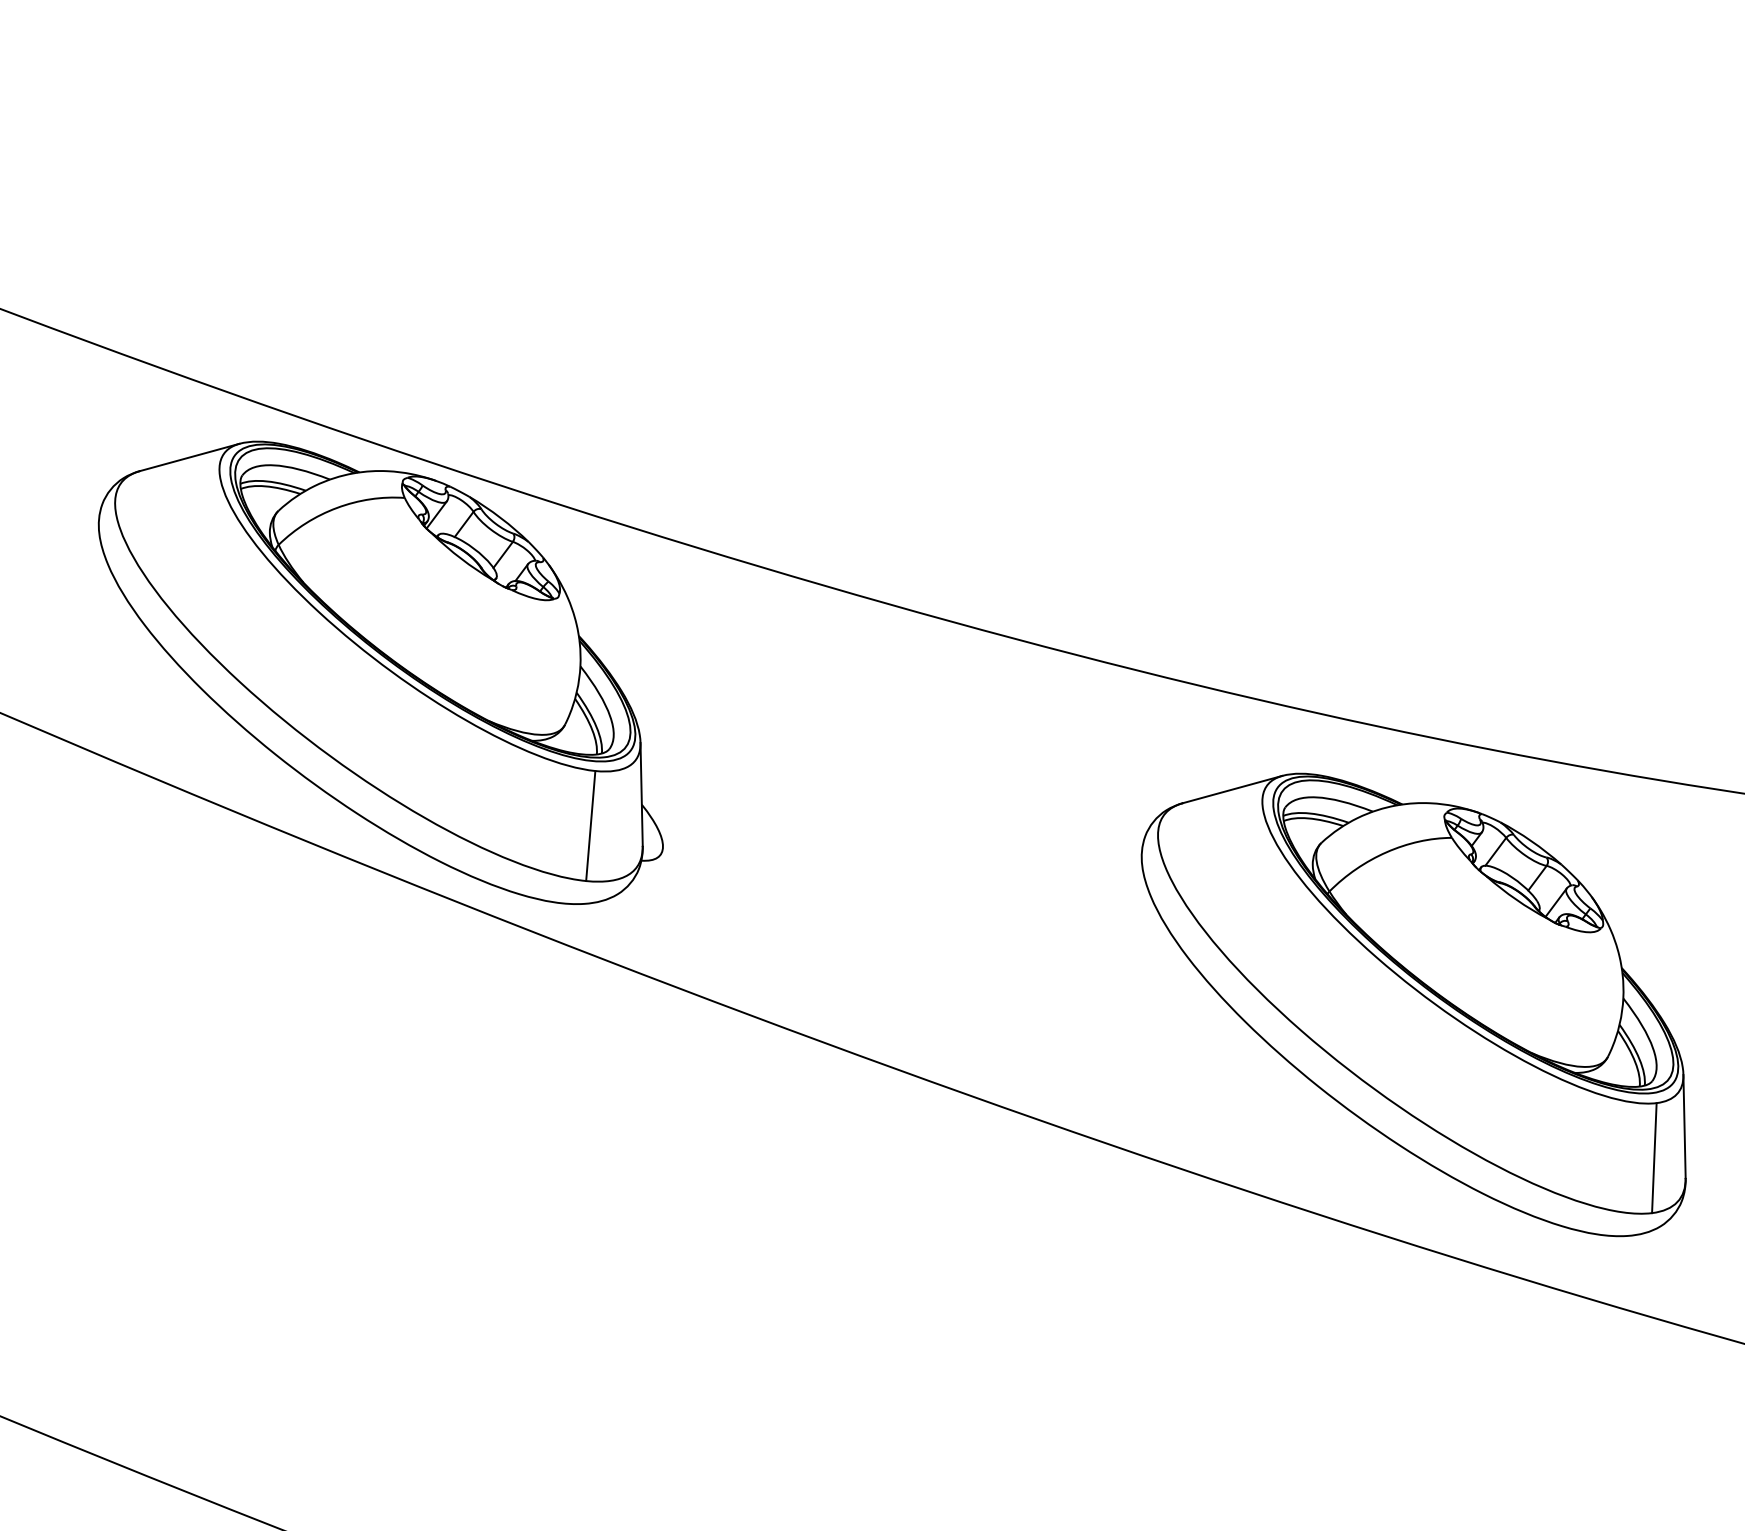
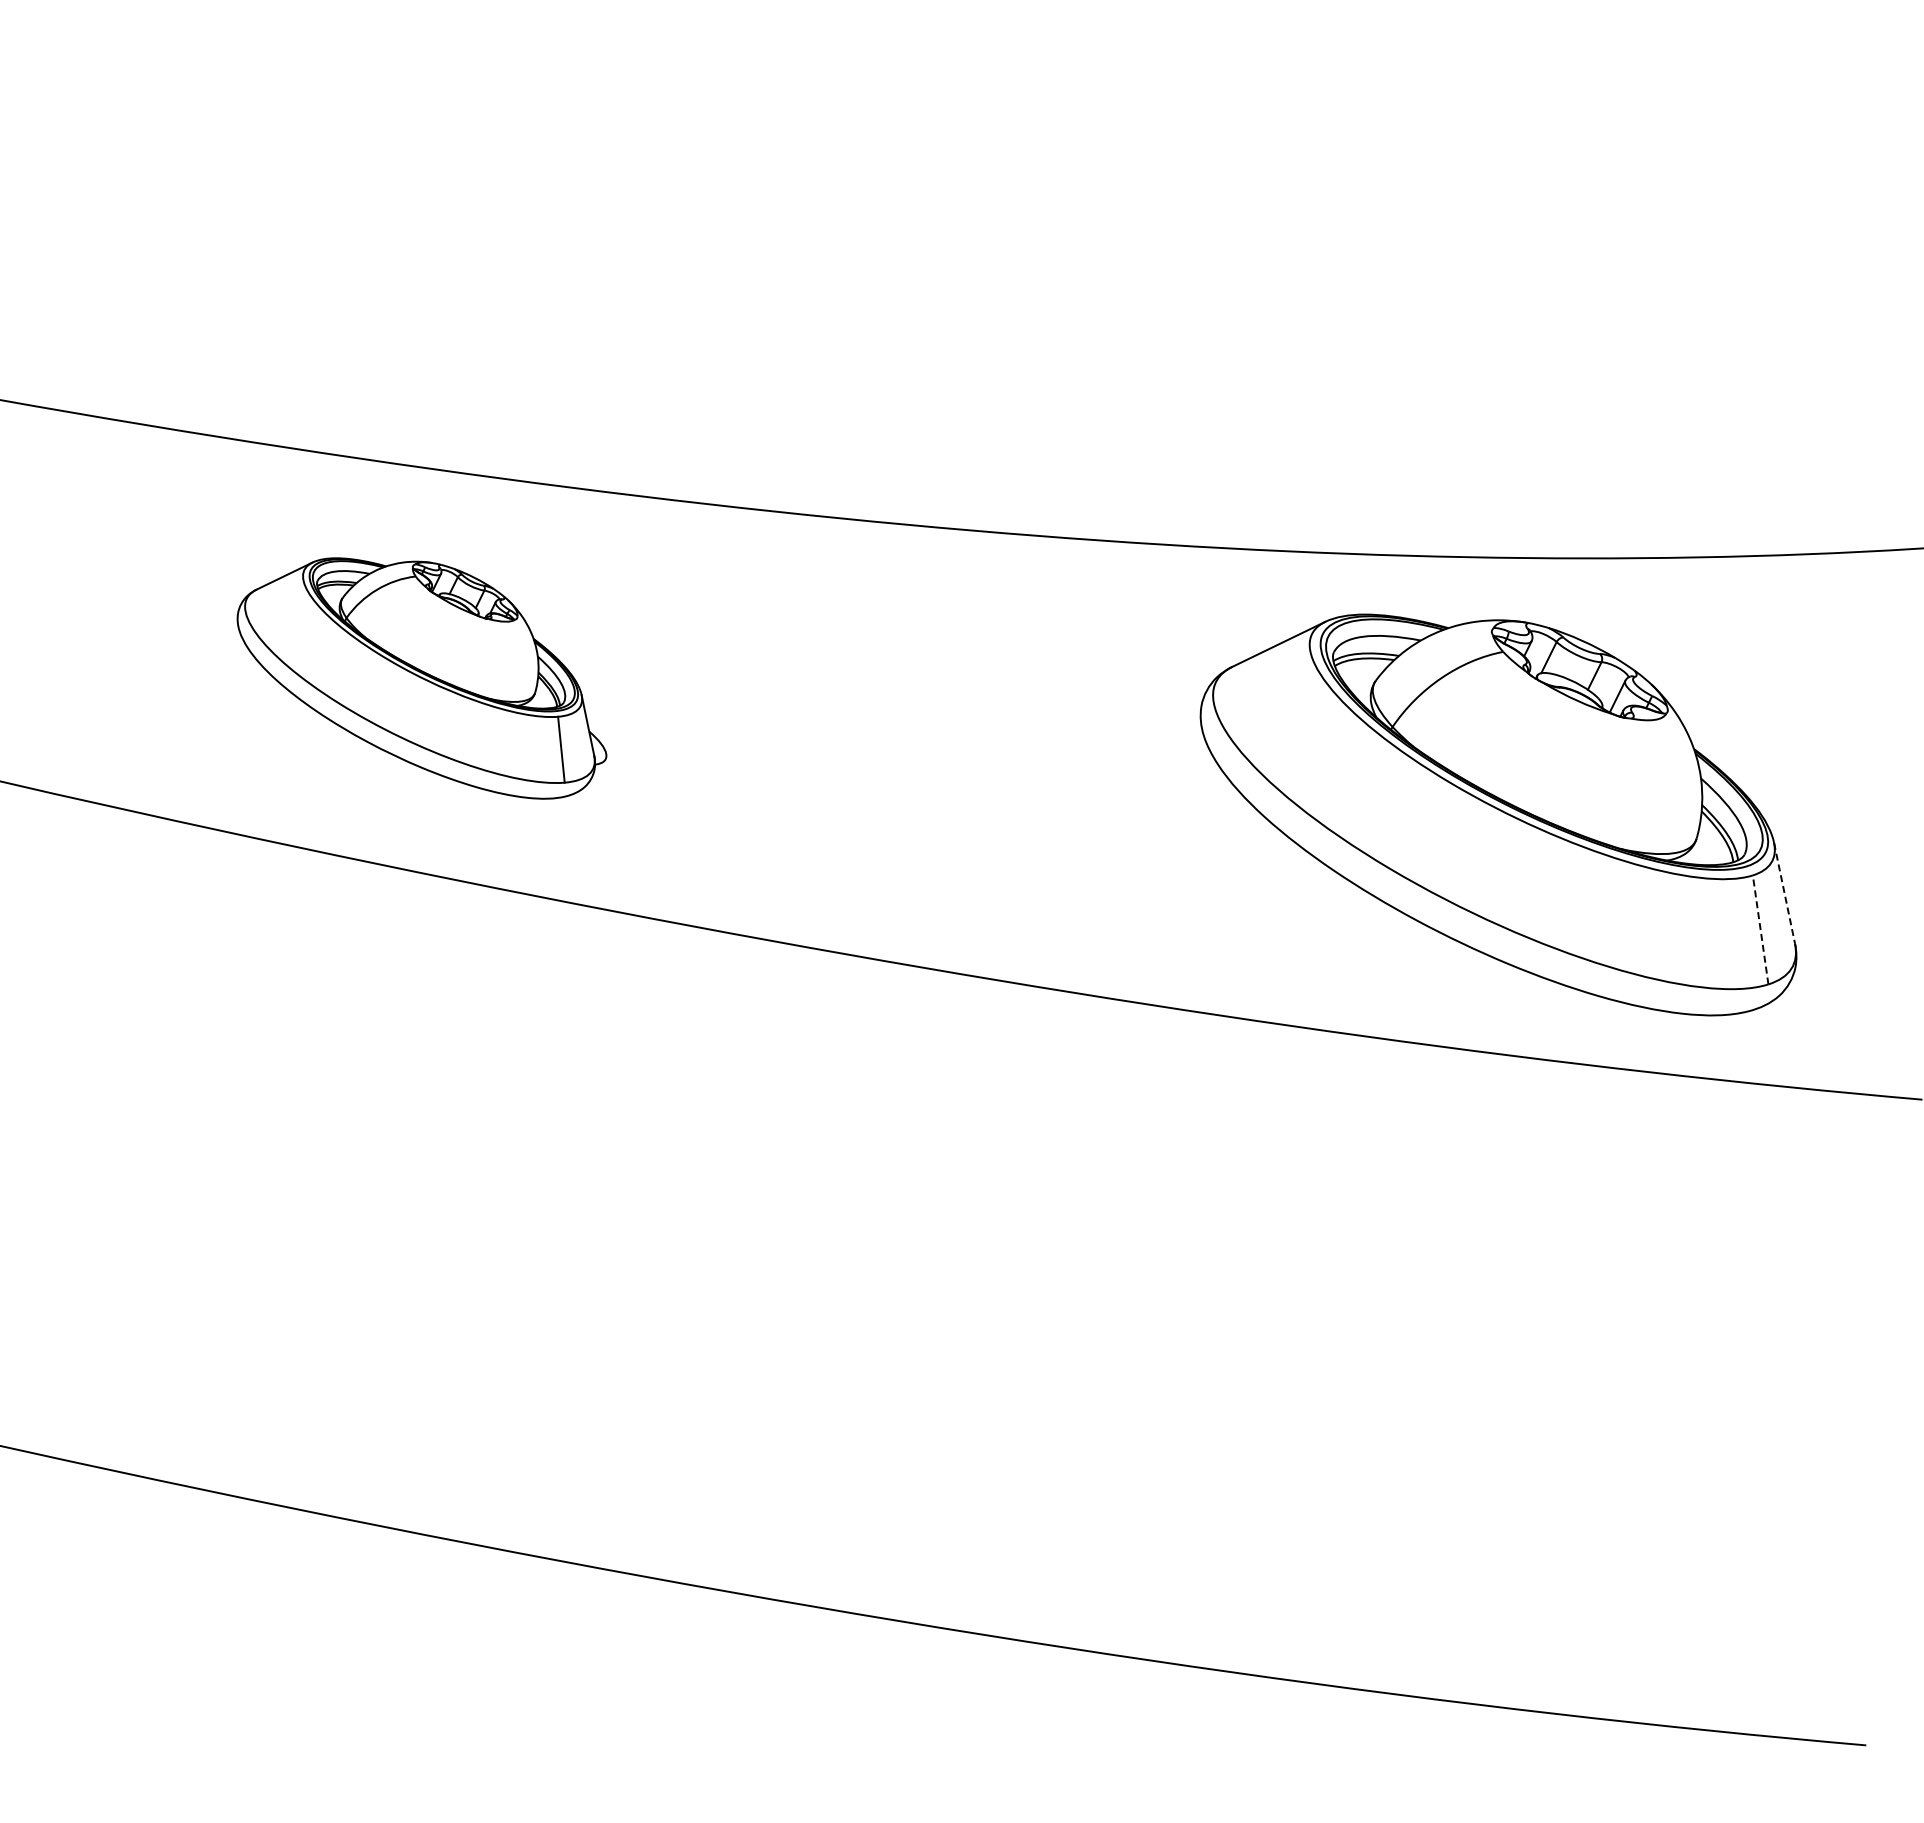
part: (383, 666) -> (421, 678), size x0.6
line: (1684, 1126) -> (1784, 893), solid -> dashed
line: (1654, 1157) -> (1760, 929), solid -> dashed

